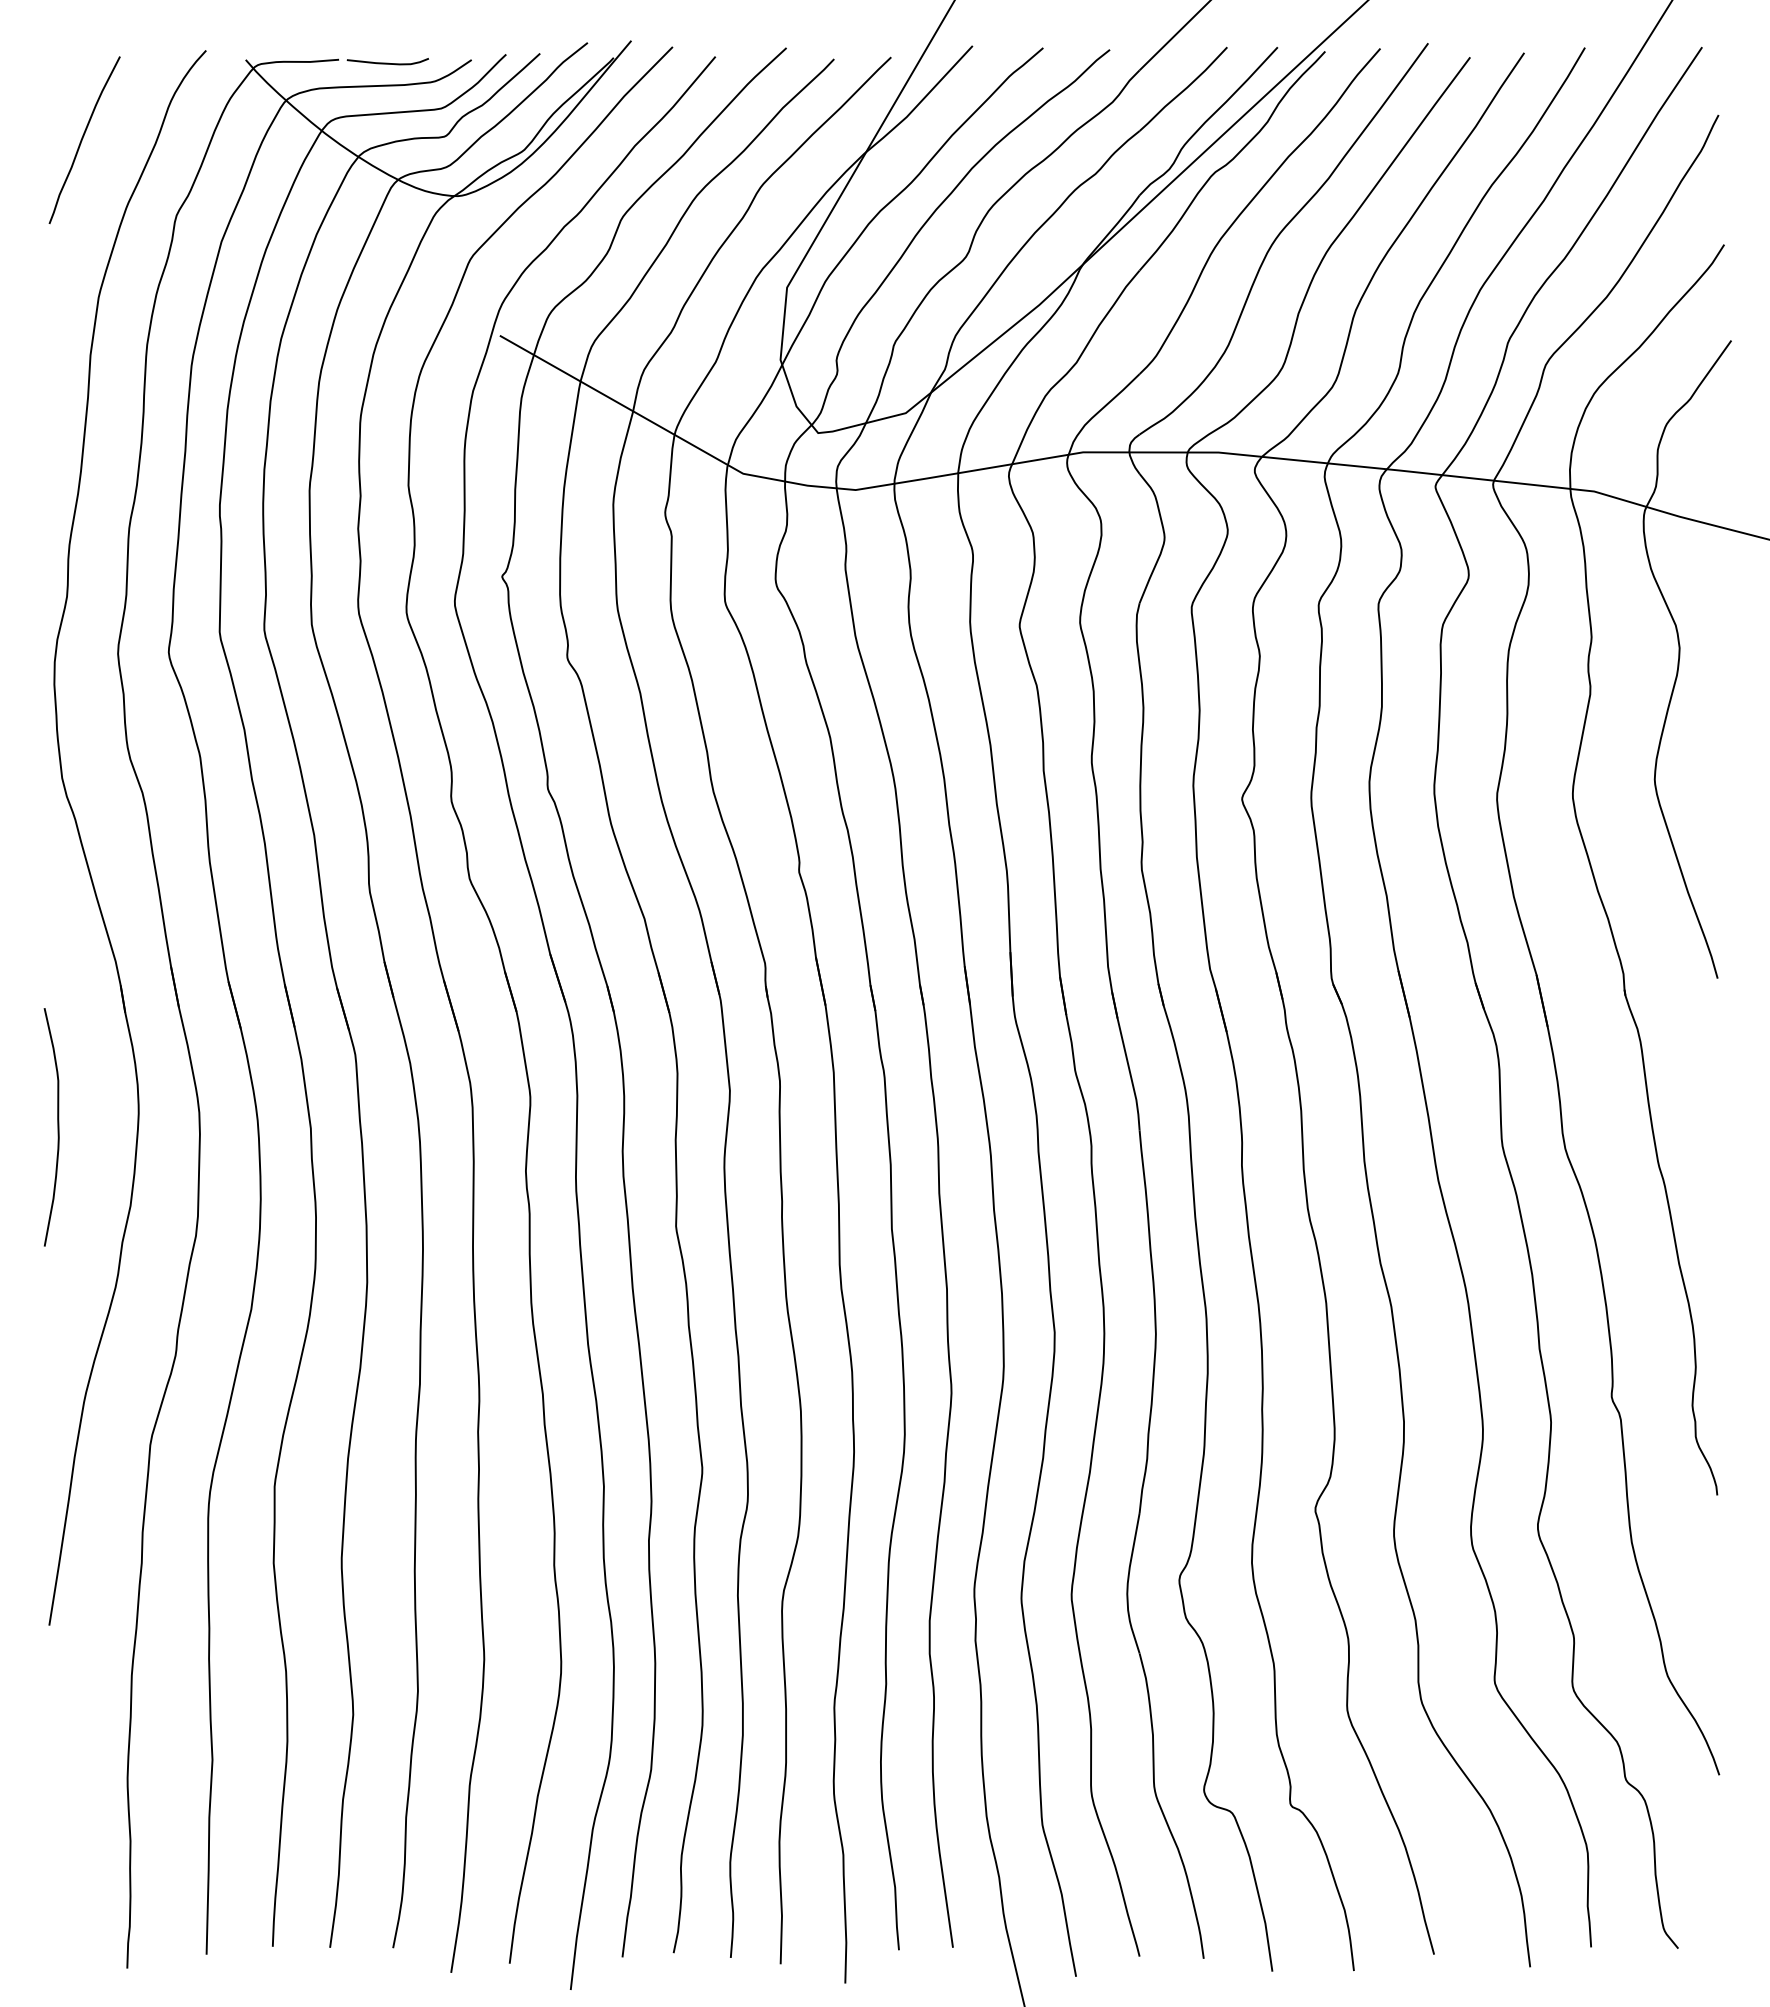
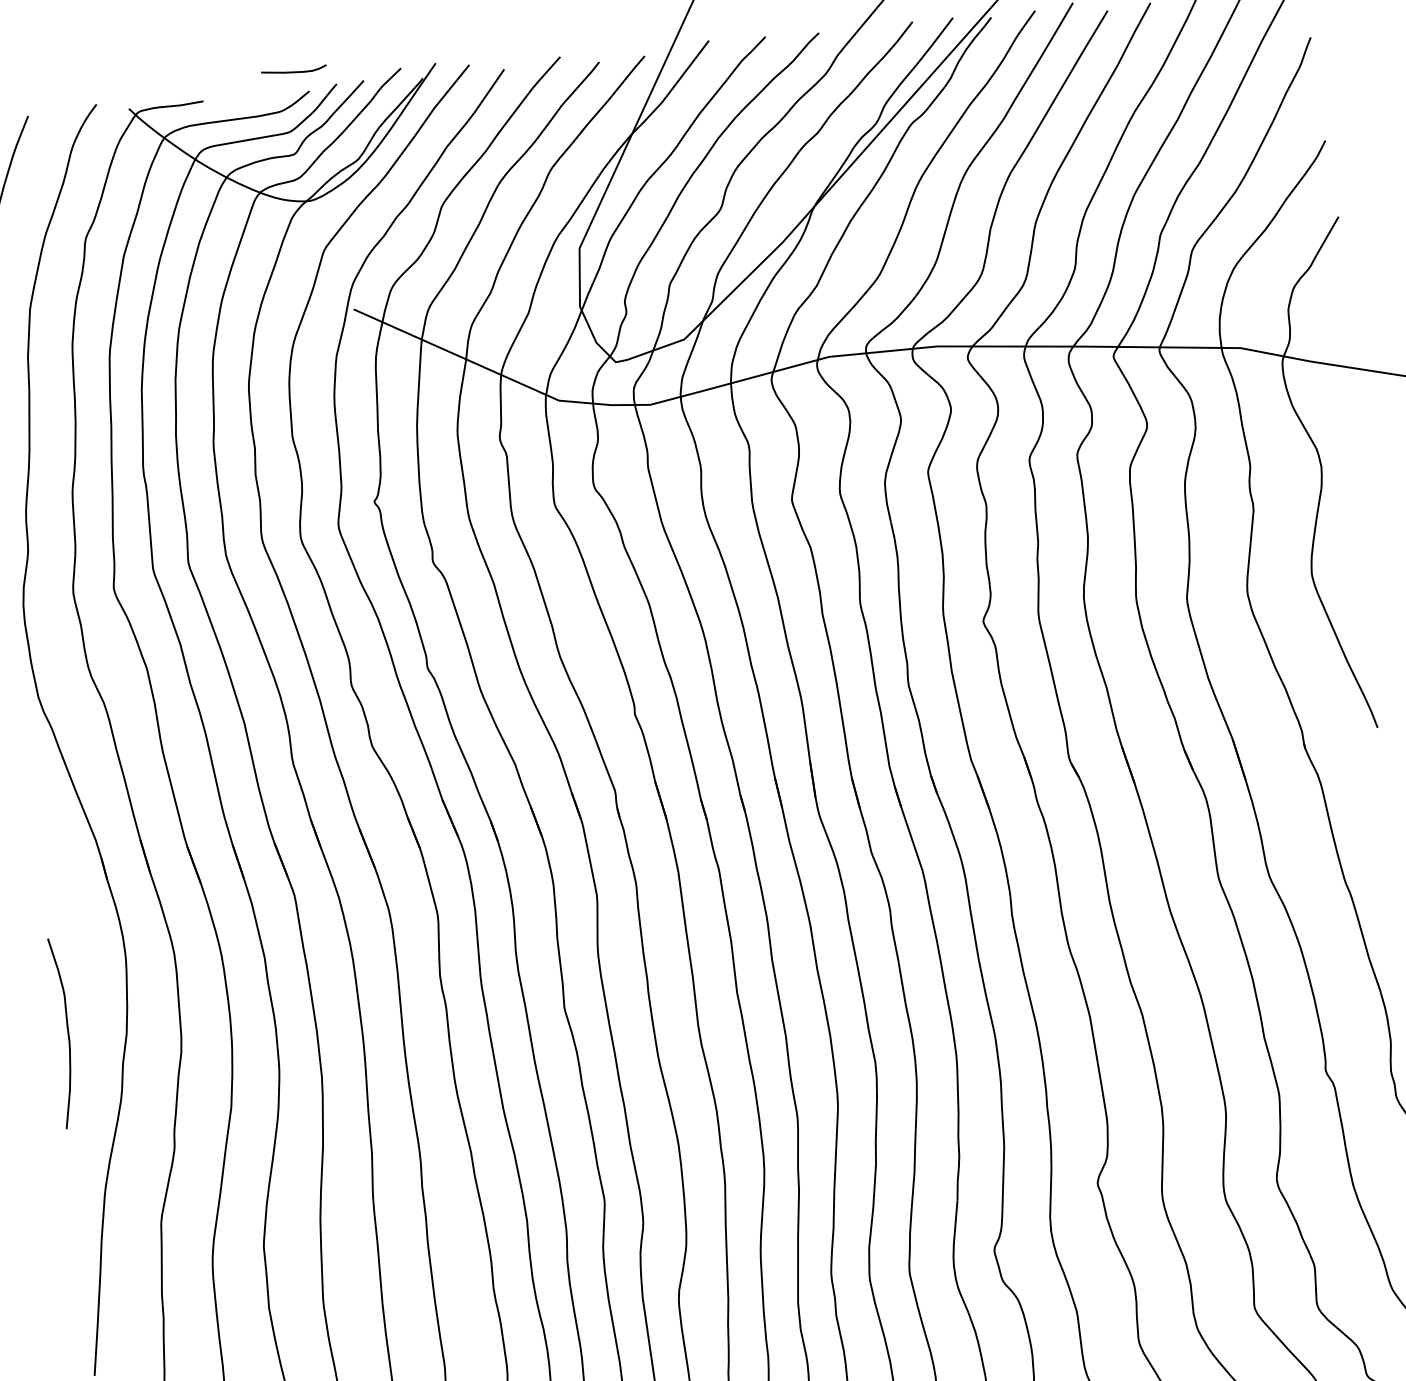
curve: (387, 62) -> (293, 71), moved
curve: (57, 1127) -> (67, 1033), moved

